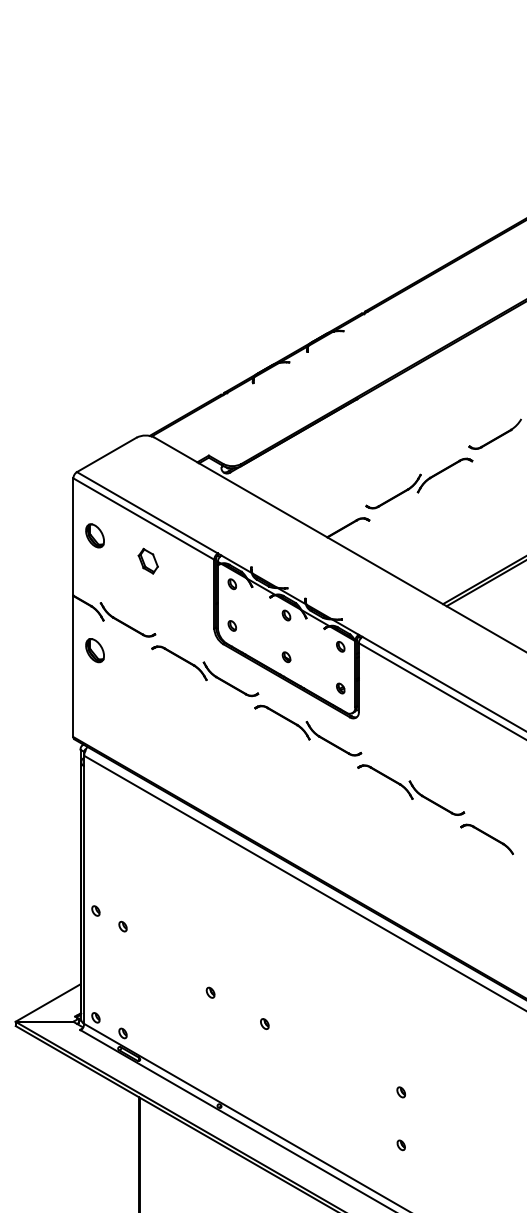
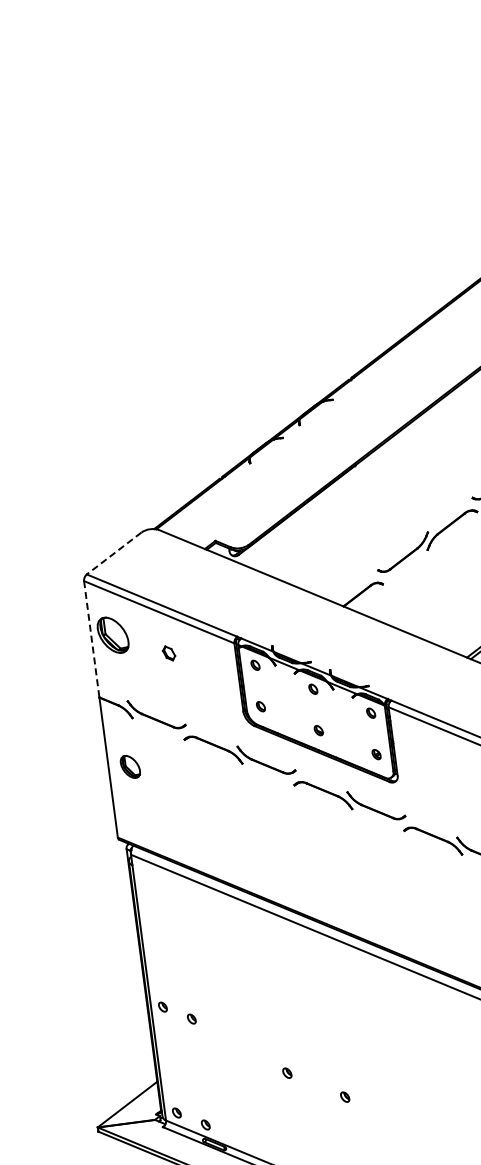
line: (106, 455) -> (113, 554), solid -> dashed
part: (94, 535) -> (112, 635), size x1.6
line: (73, 536) -> (91, 638), solid -> dashed
part: (147, 560) -> (168, 652), size x0.6
part: (94, 650) -> (129, 766), moved

